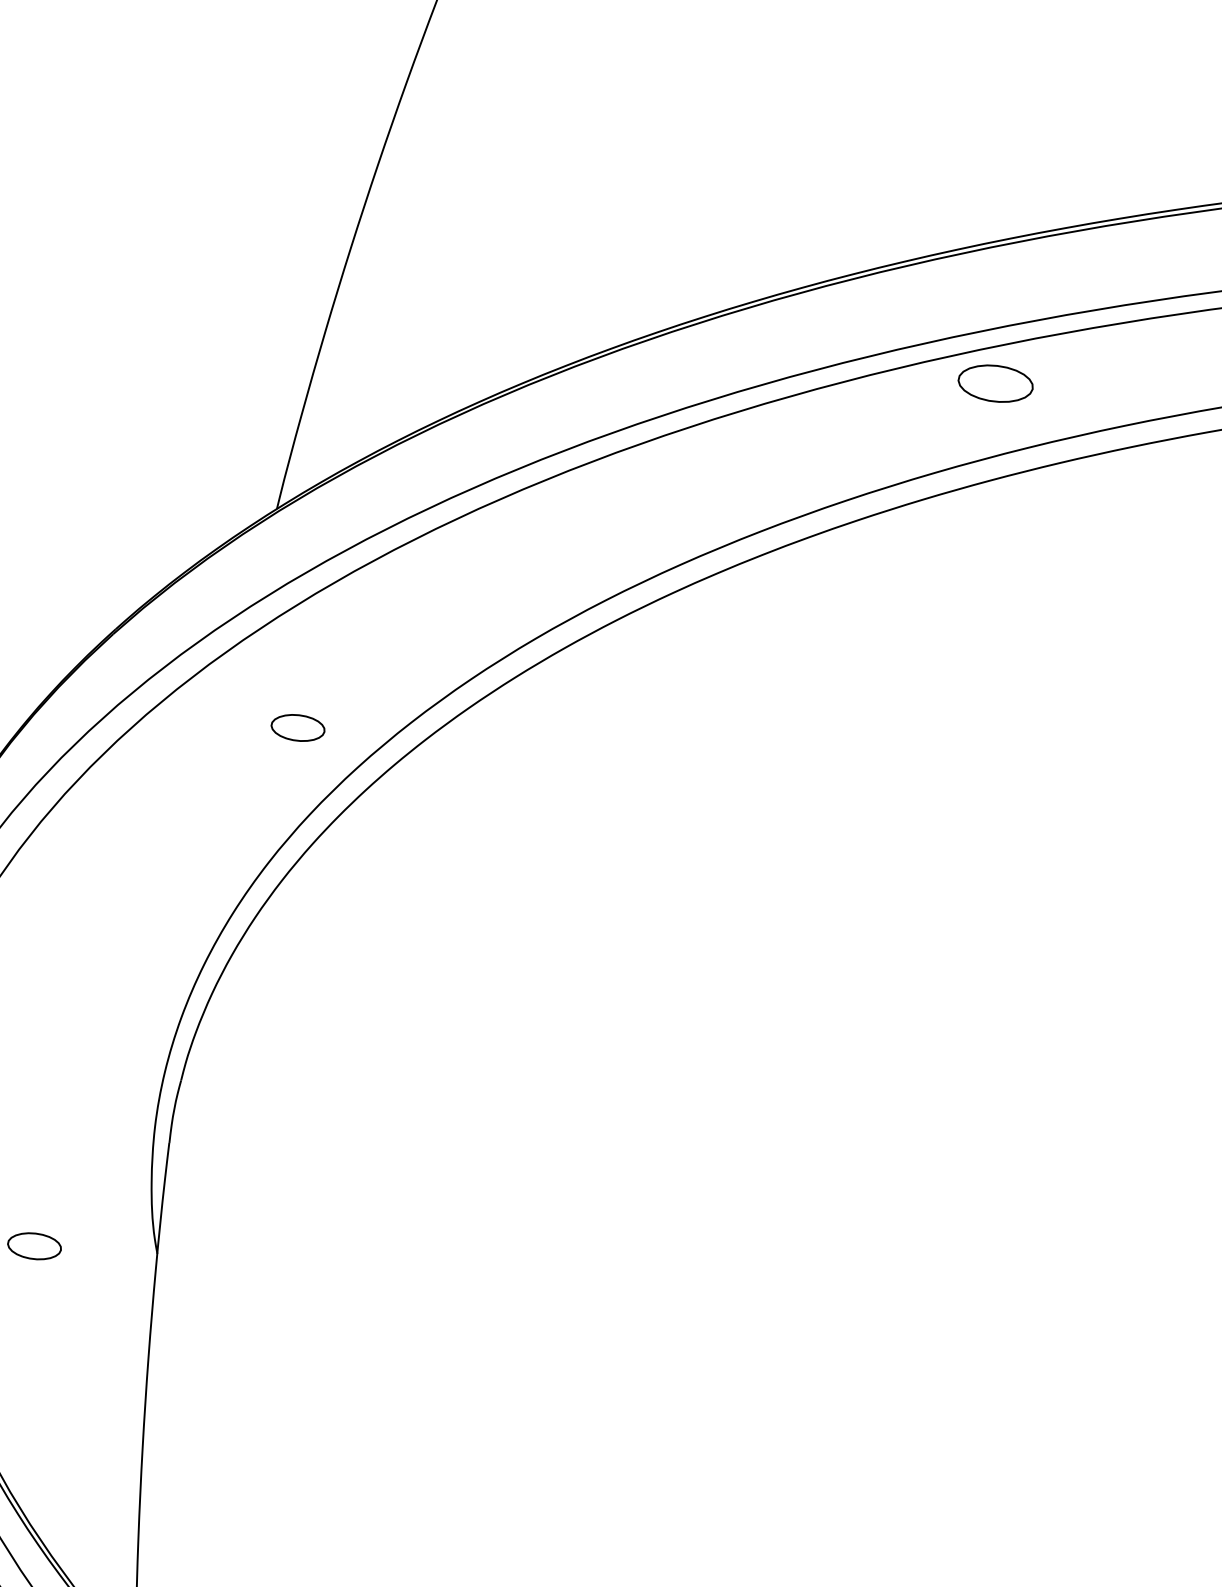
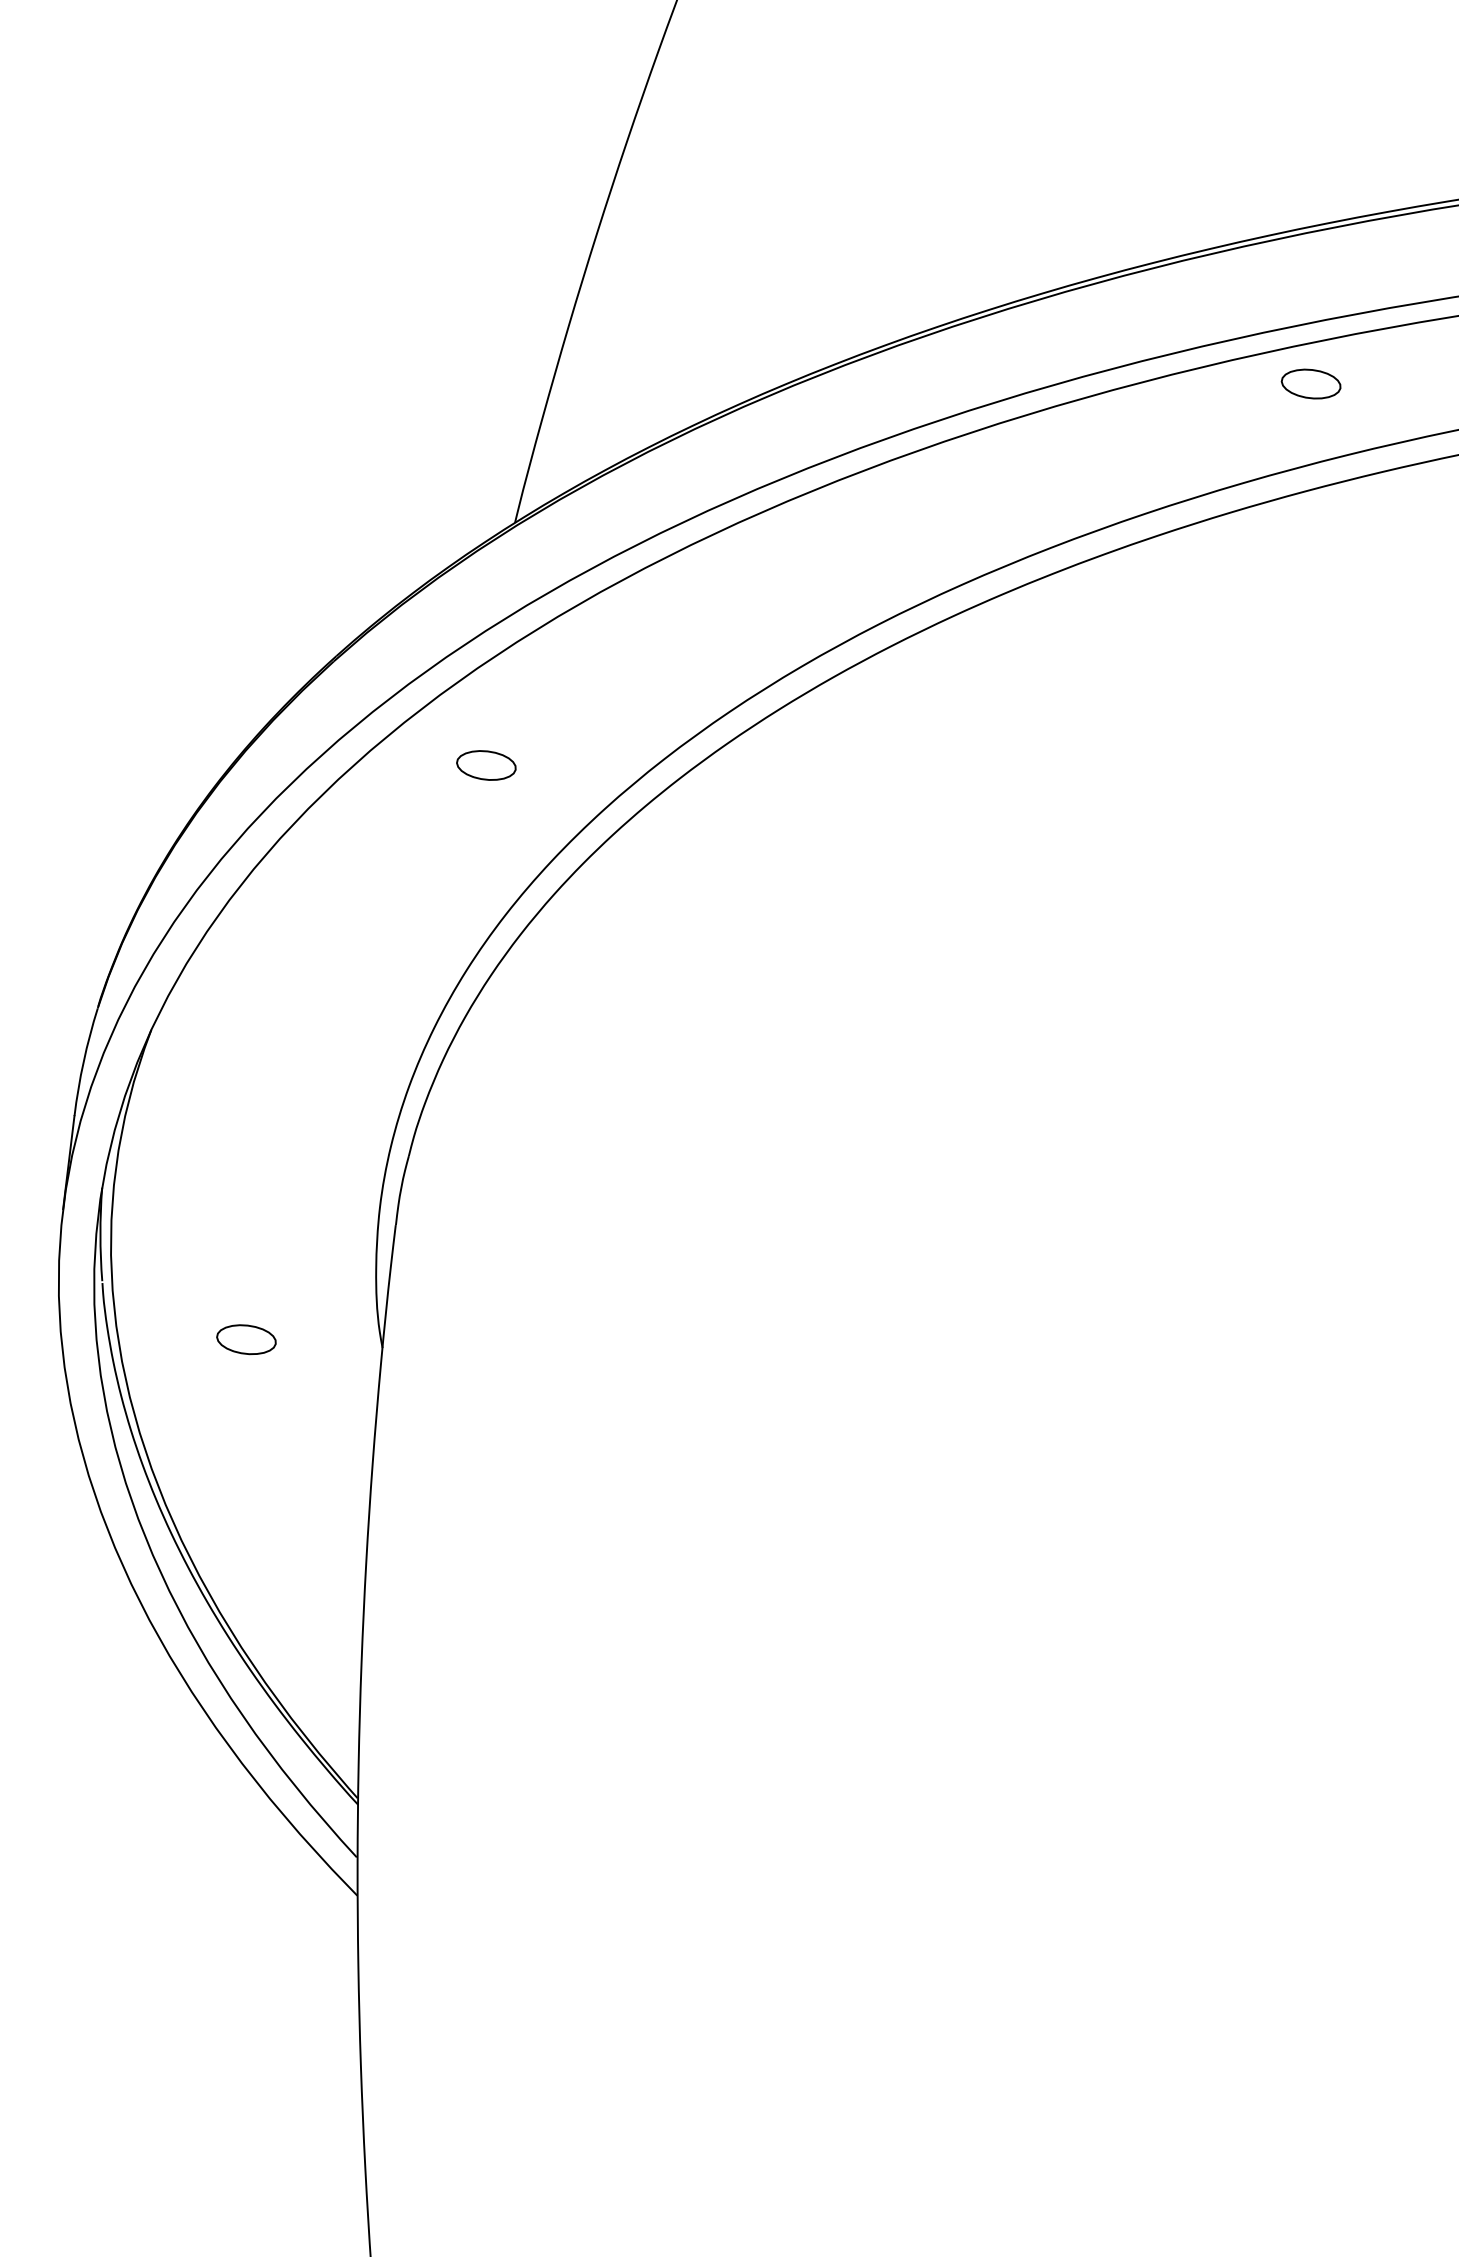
part: (995, 383) -> (1310, 383), size x0.71
part: (298, 727) -> (486, 765), moved

